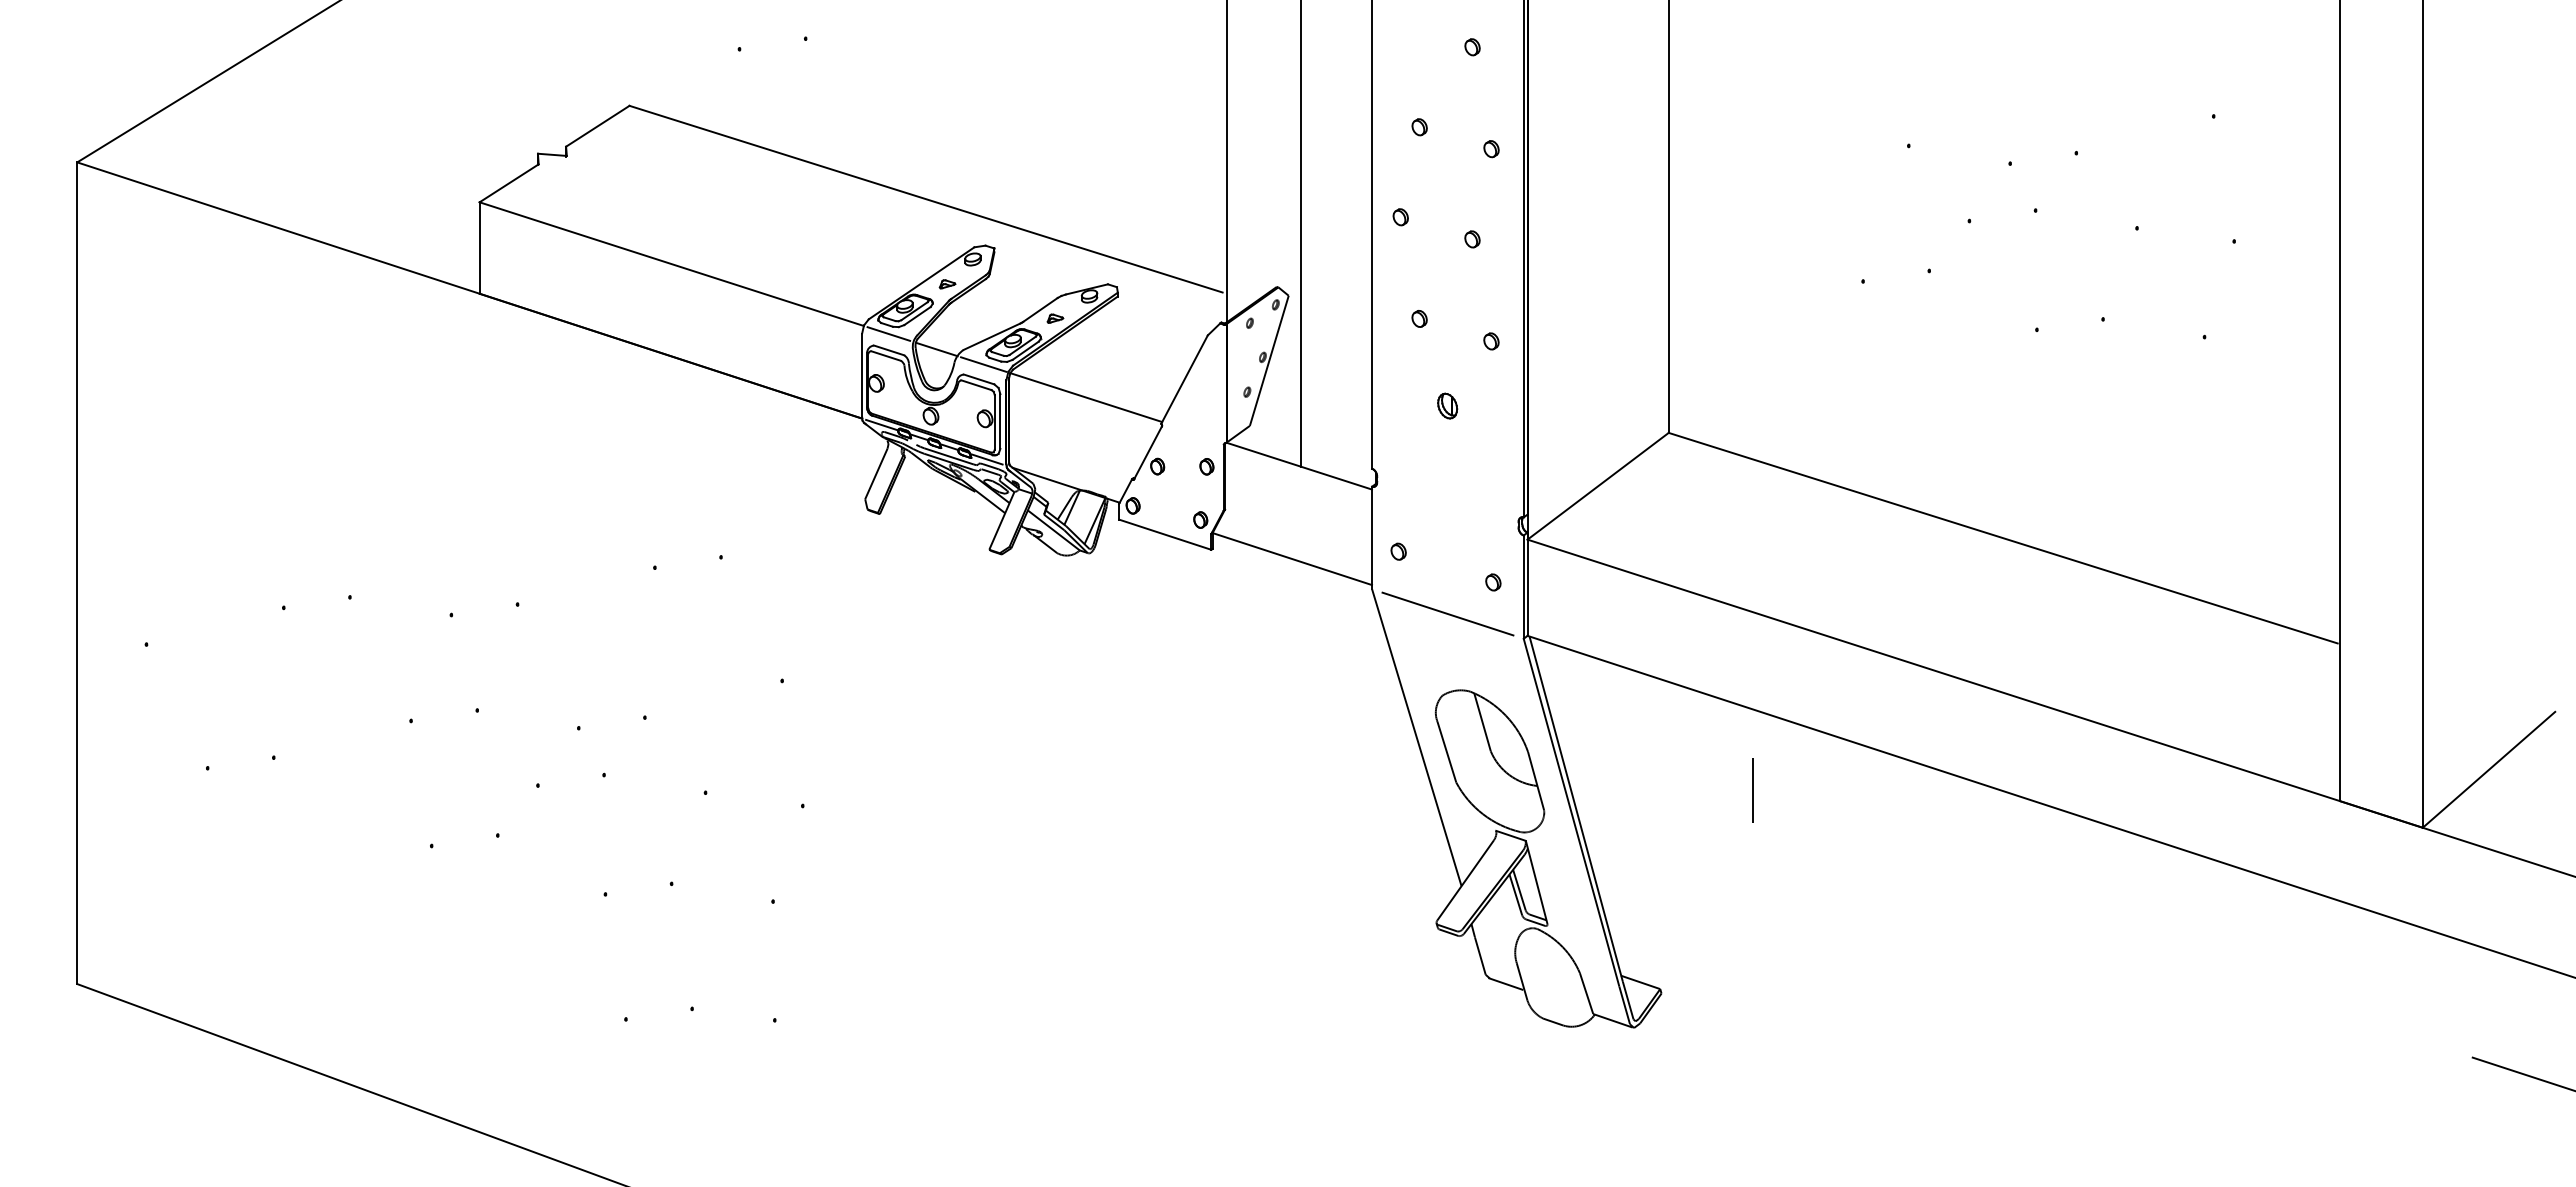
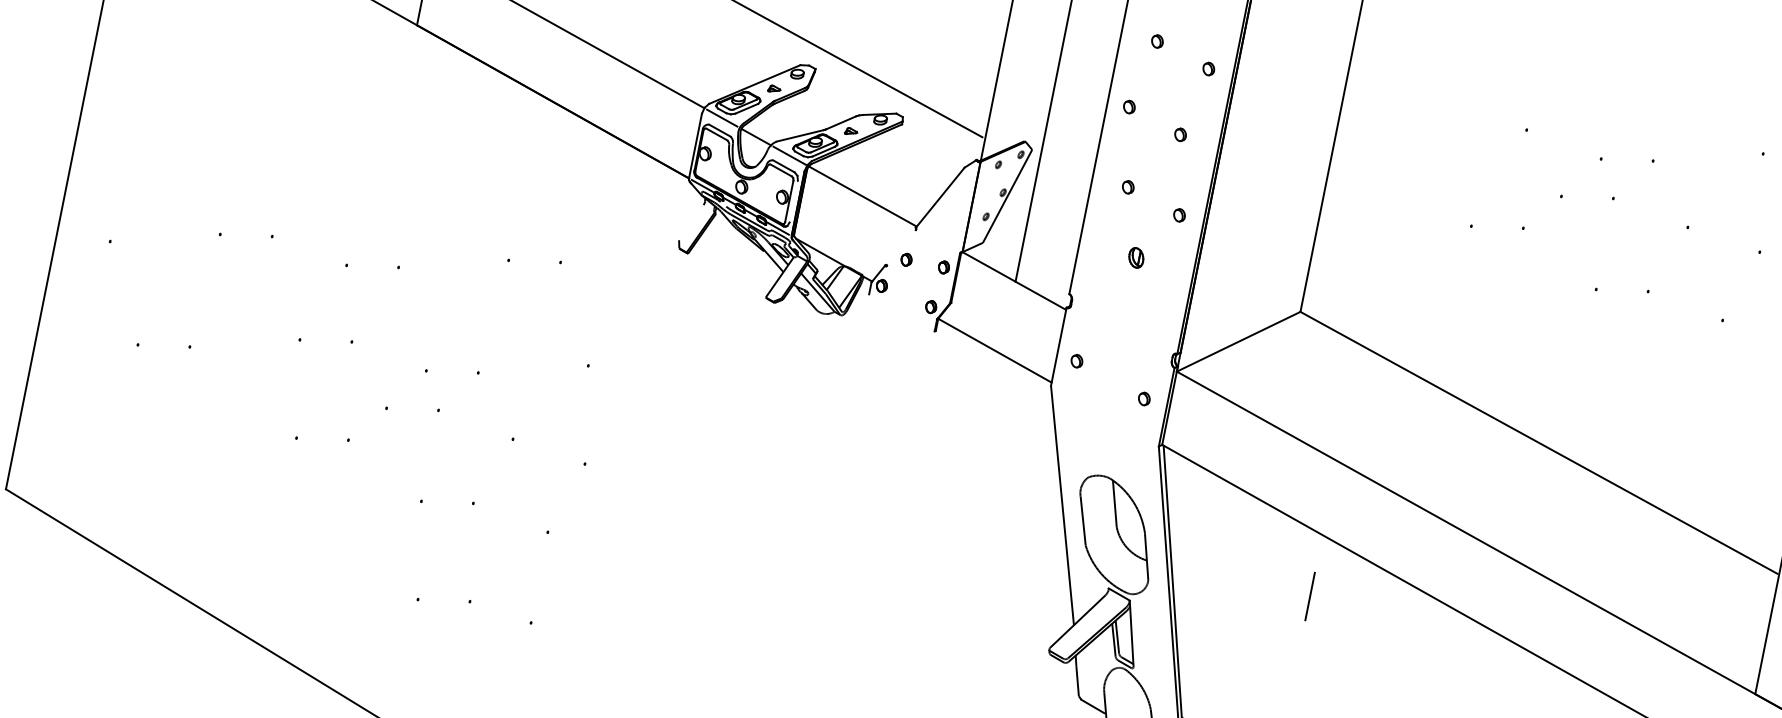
line: (1000, 421) -> (793, 201), removed
line: (1147, 452) -> (900, 247), removed
line: (876, 473) -> (691, 222), removed
line: (1165, 534) -> (902, 312), removed
line: (1447, 613) -> (1104, 415), removed

